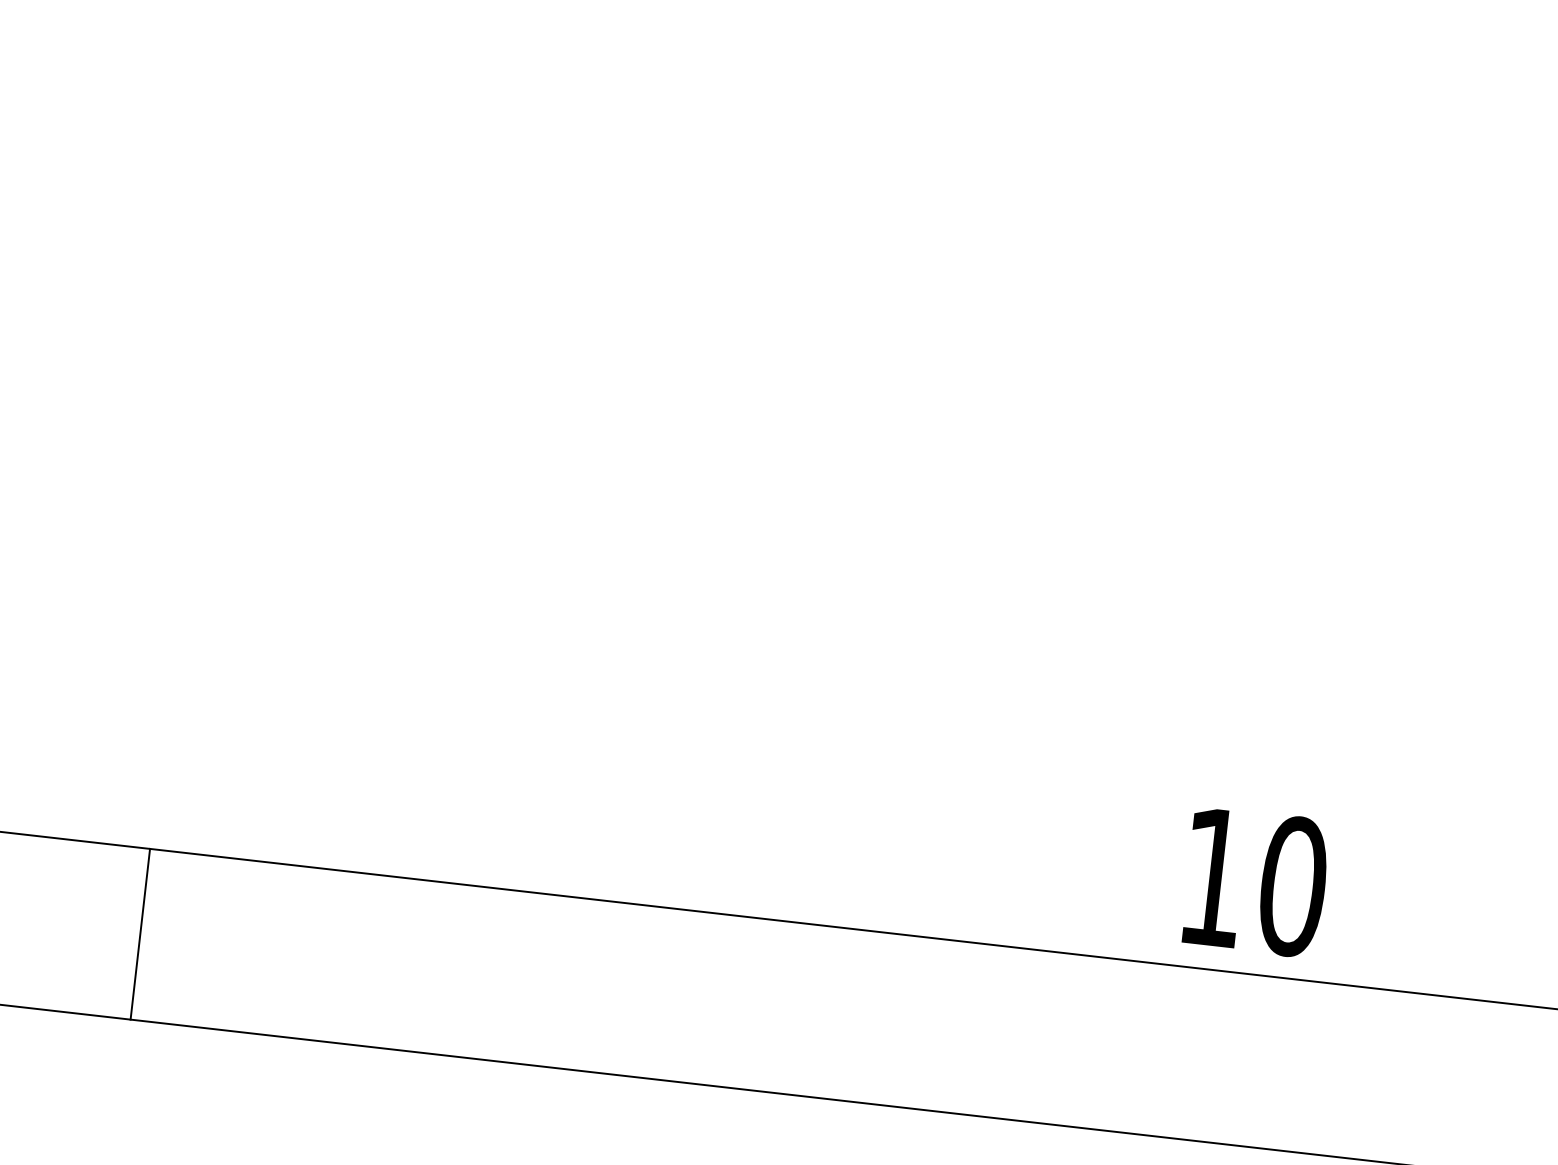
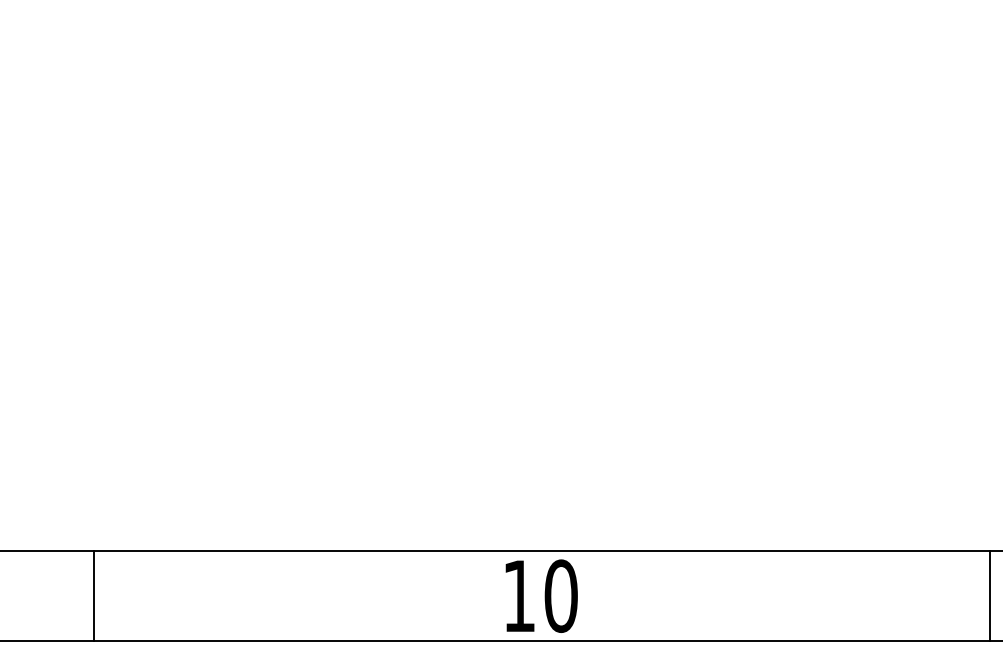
text: (1255, 880) -> (541, 595), moved
line: (141, 933) -> (94, 595), moved

